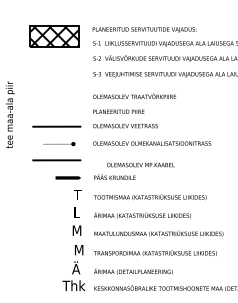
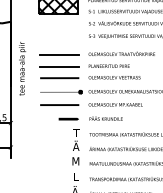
line: (56, 97) -> (59, 54), added
line: (56, 112) -> (59, 66), added
part: (58, 143) -> (61, 91), size x1.67
text: (140, 164) -> (115, 104), moved
text: (77, 210) -> (76, 145), L -> Ä
text: (78, 250) -> (77, 177), M -> L

